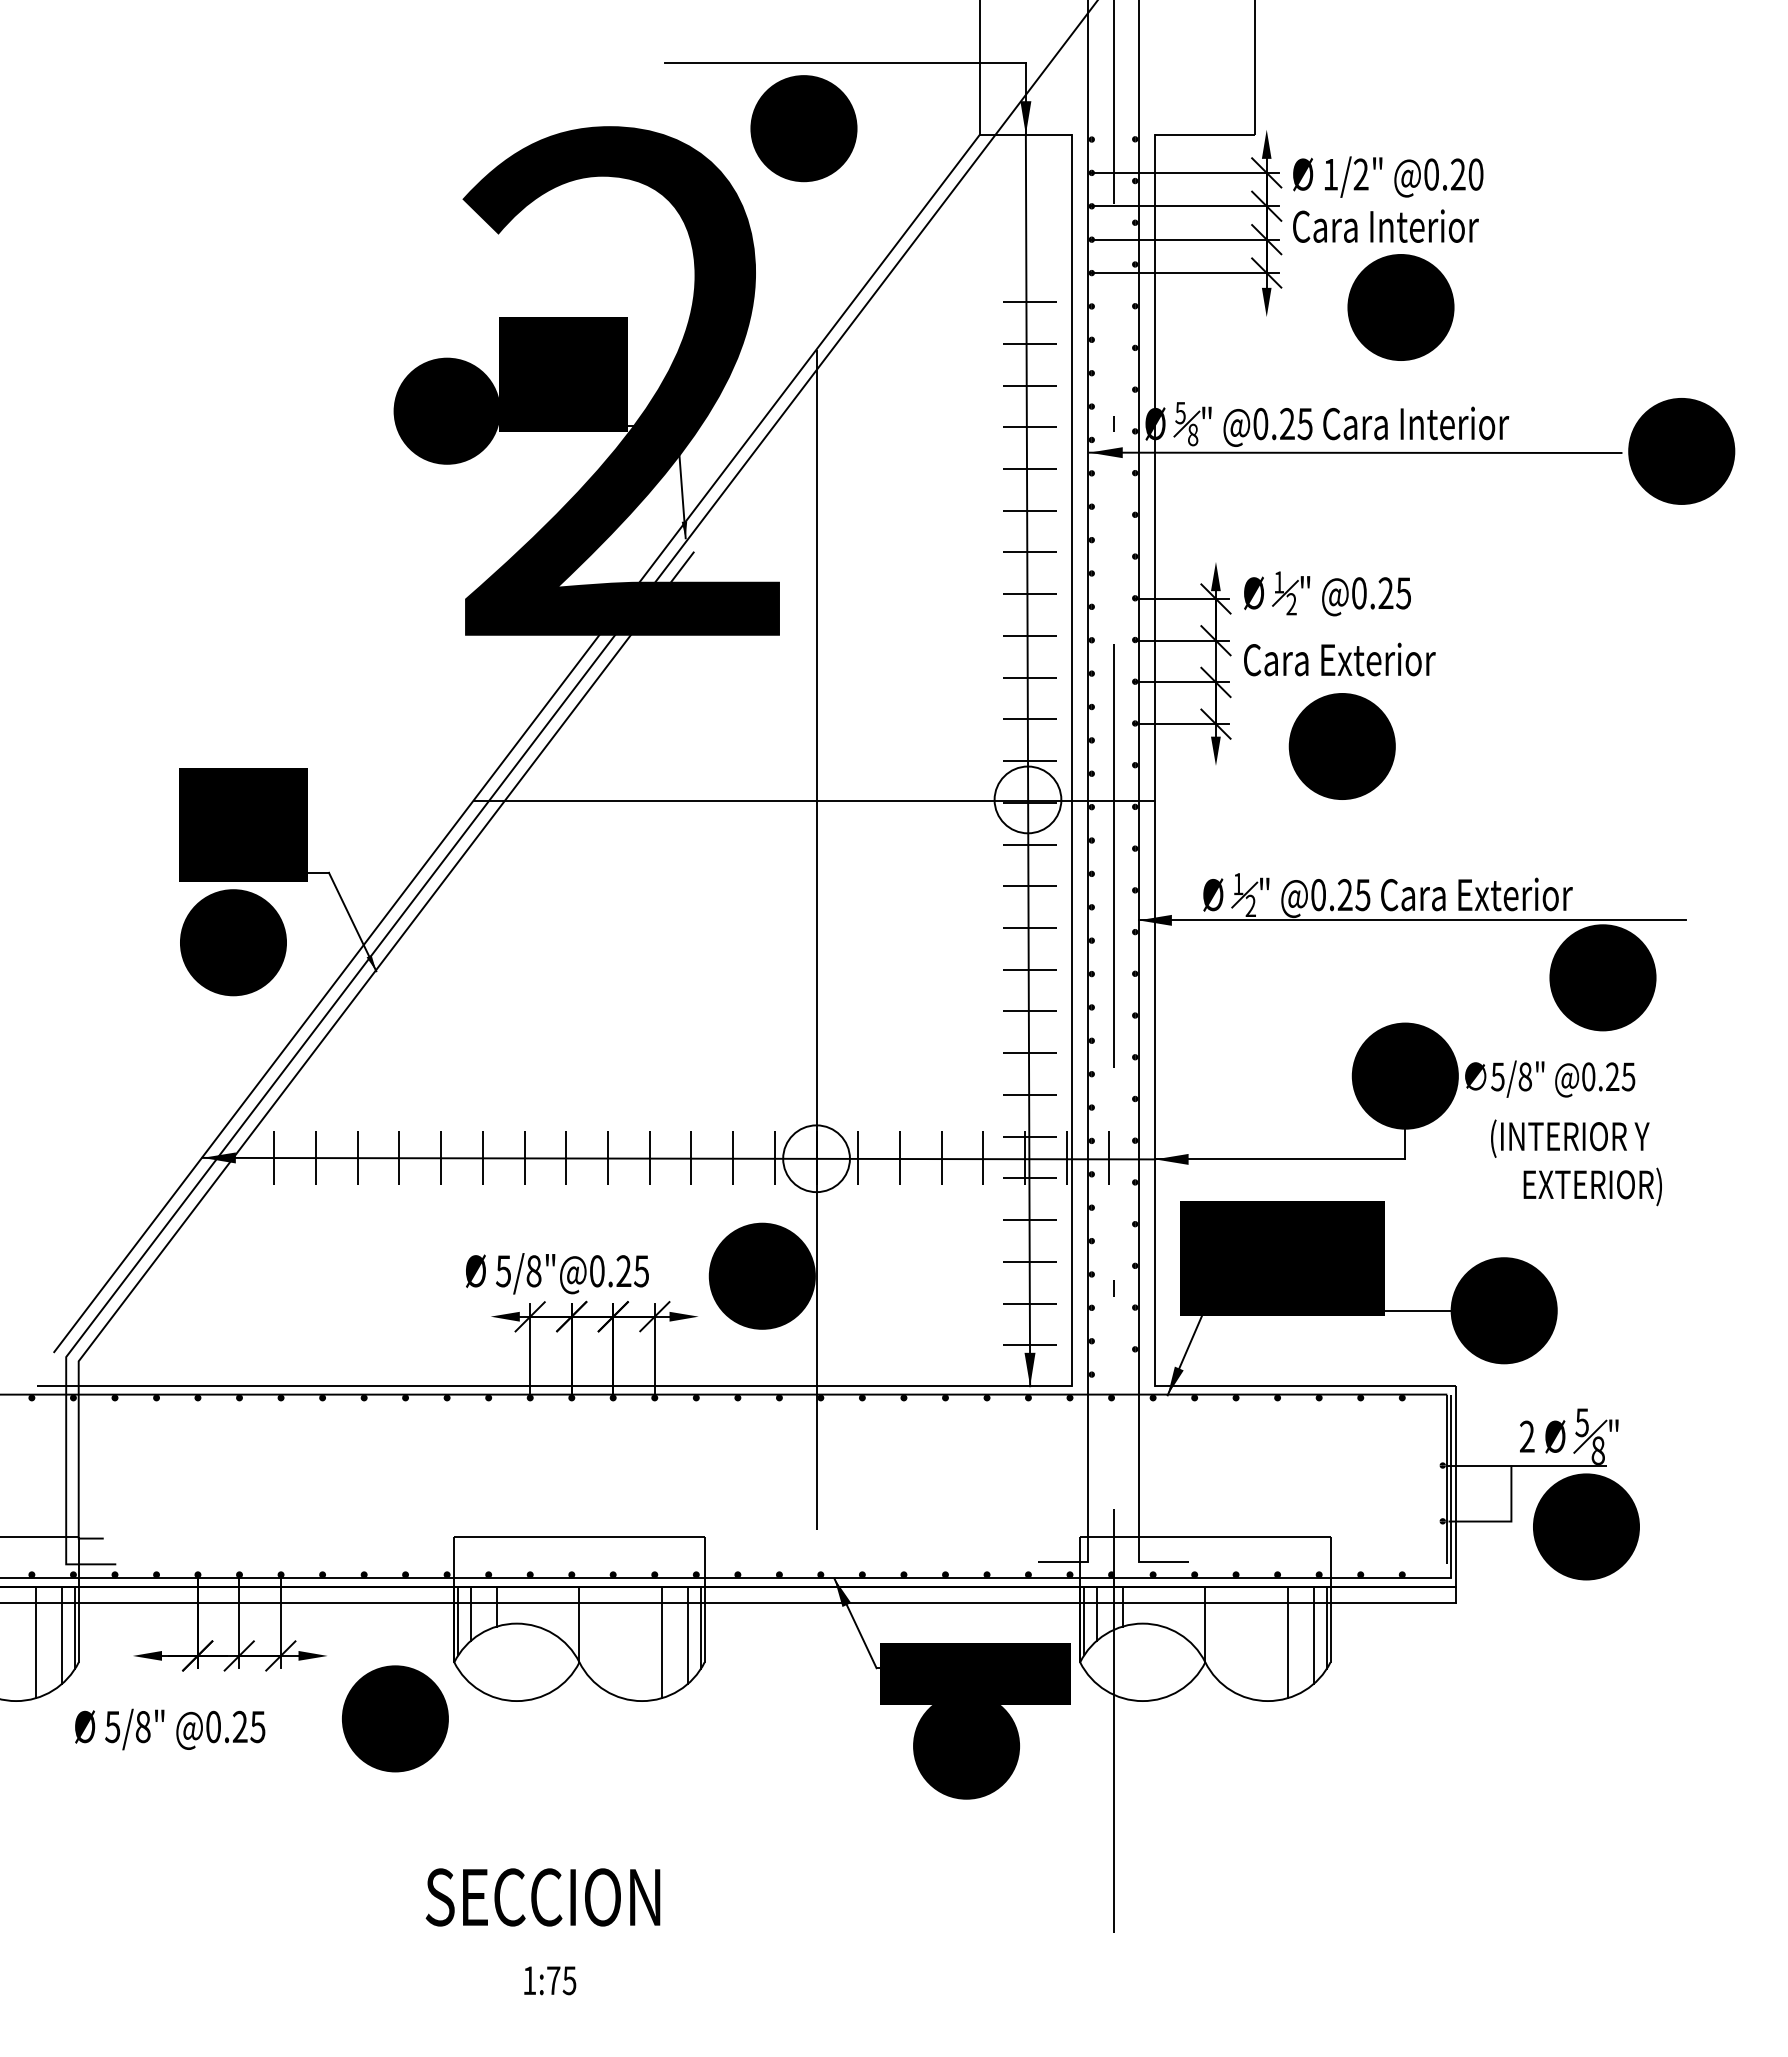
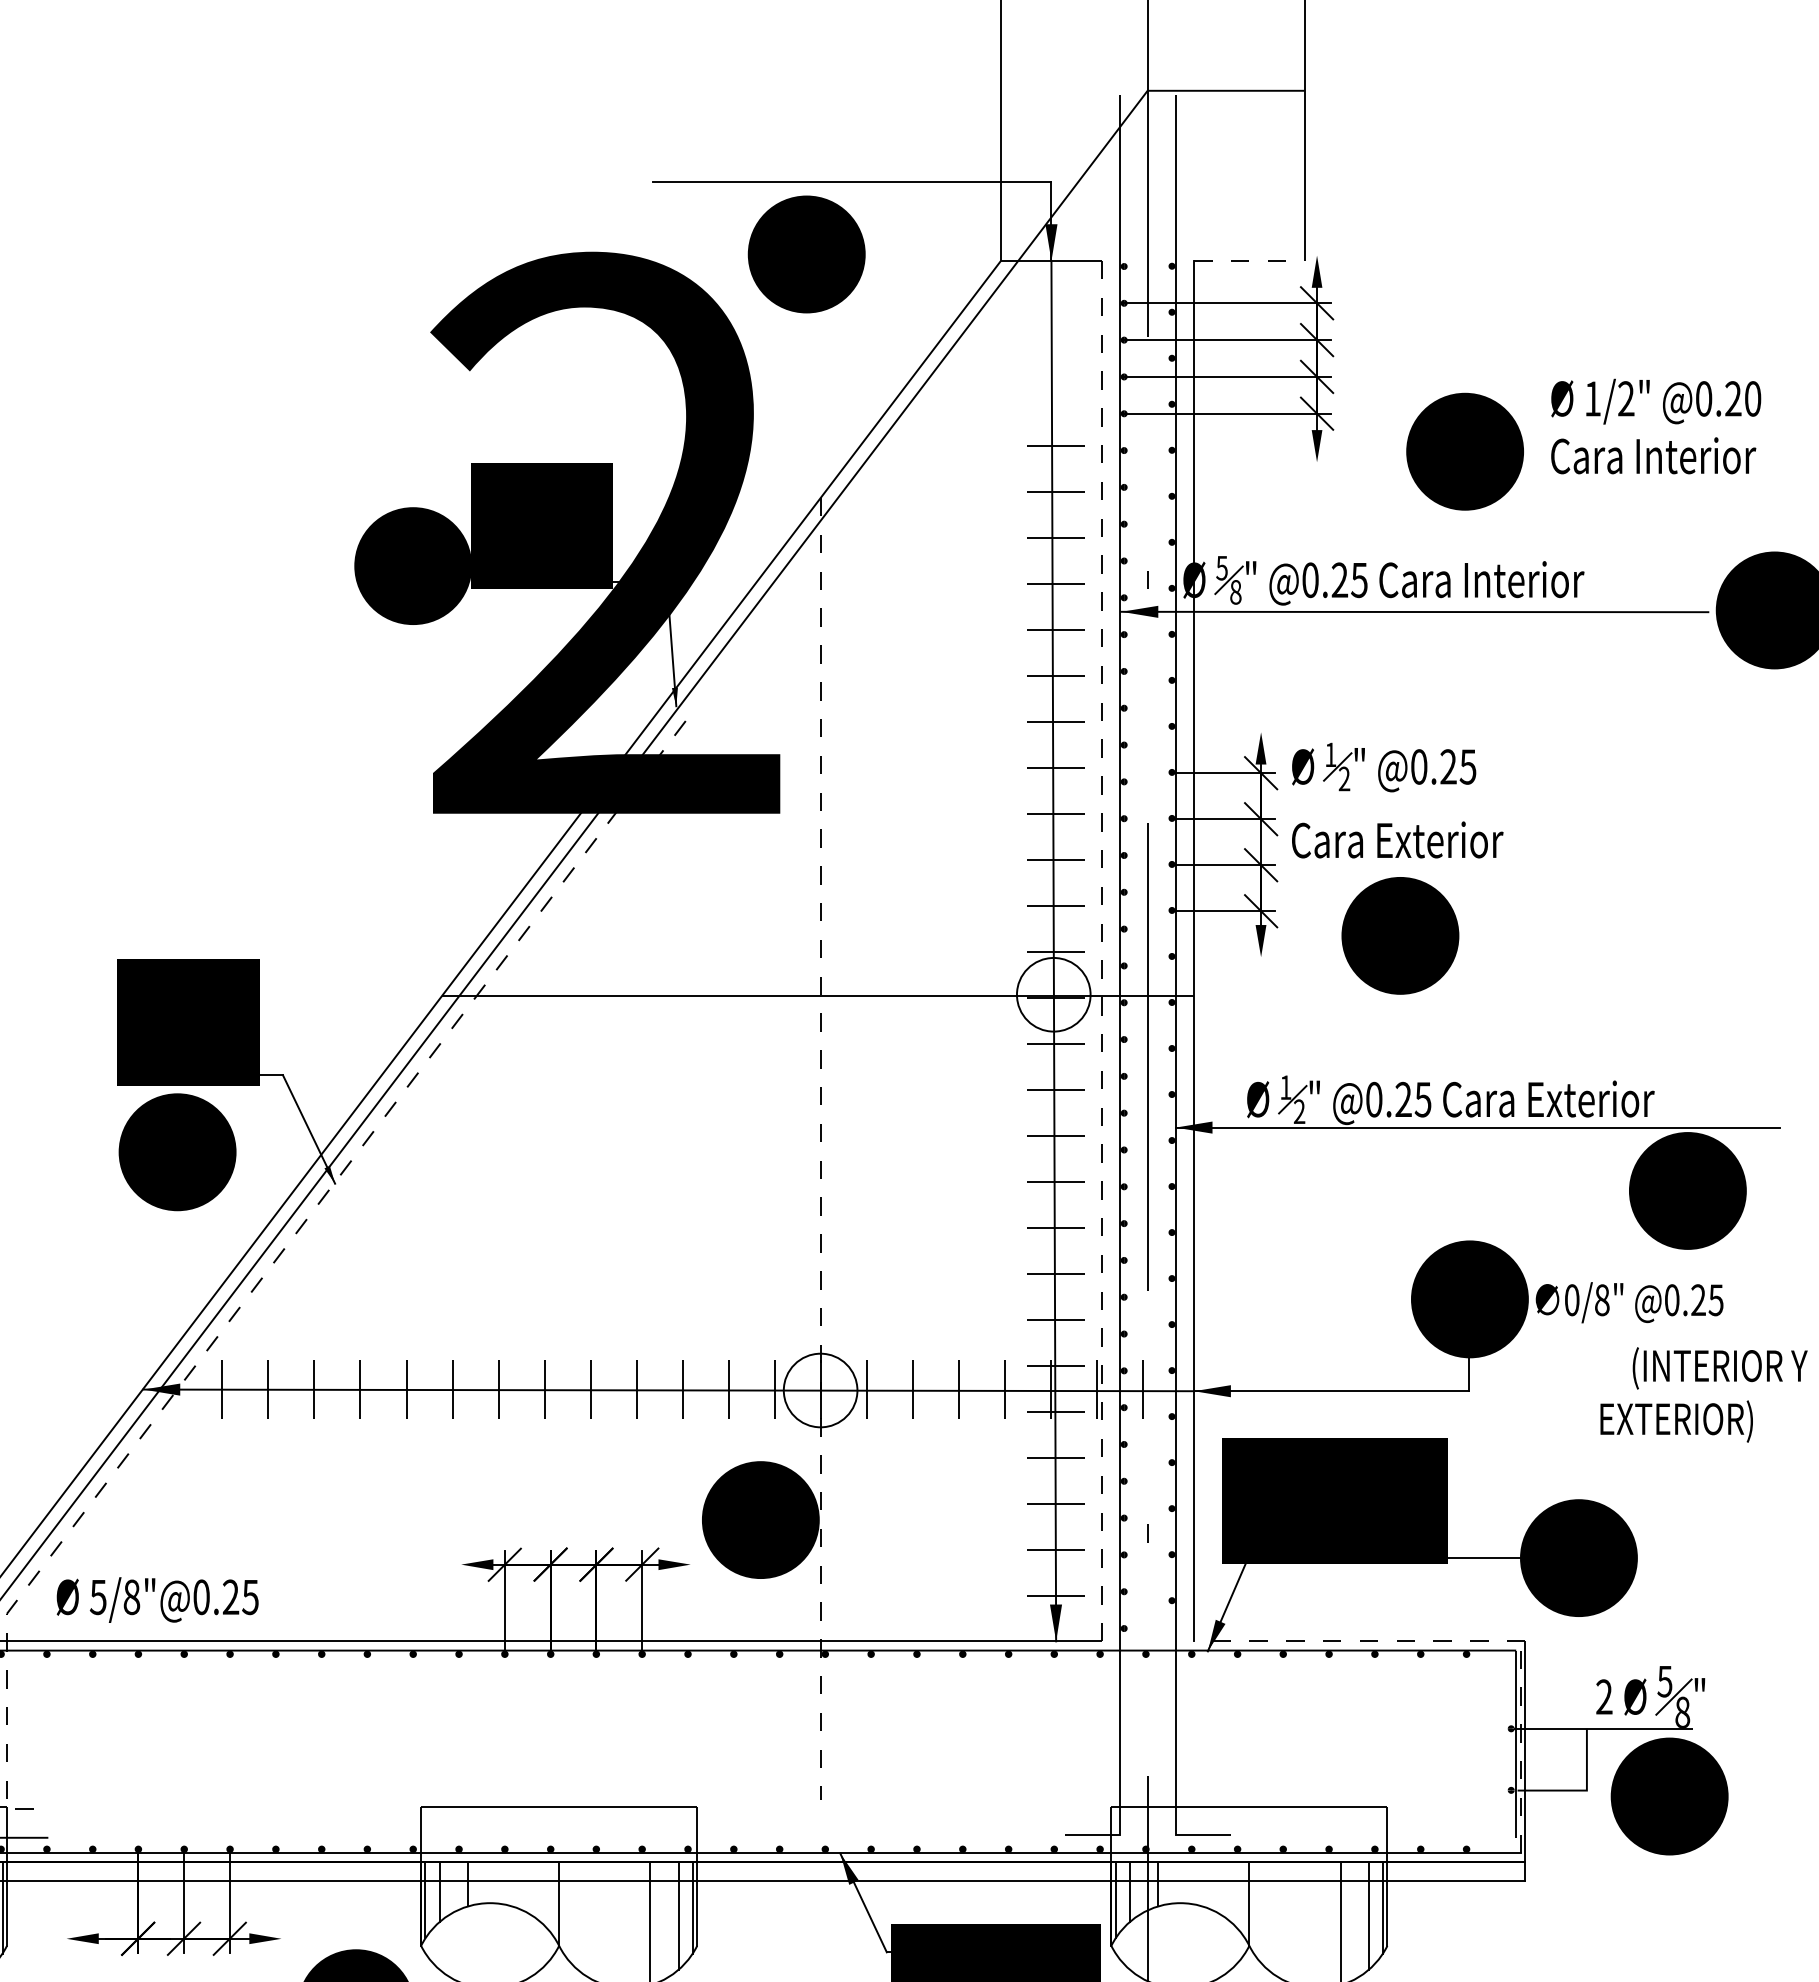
line: (1205, 134) -> (1249, 260), solid -> dashed
text: (1388, 199) -> (1656, 426), moved
line: (1071, 760) -> (1101, 951), solid -> dashed
line: (816, 940) -> (820, 1149), solid -> dashed
line: (323, 1038) -> (276, 1257), solid -> dashed
text: (1497, 1076) -> (1571, 1299), 5/8" -> 0/8"
text: (1570, 1138) -> (1720, 1368), moved
text: (557, 1273) -> (157, 1599), moved
line: (1304, 1386) -> (1358, 1641), solid -> dashed
line: (1451, 1486) -> (1520, 1751), solid -> dashed

